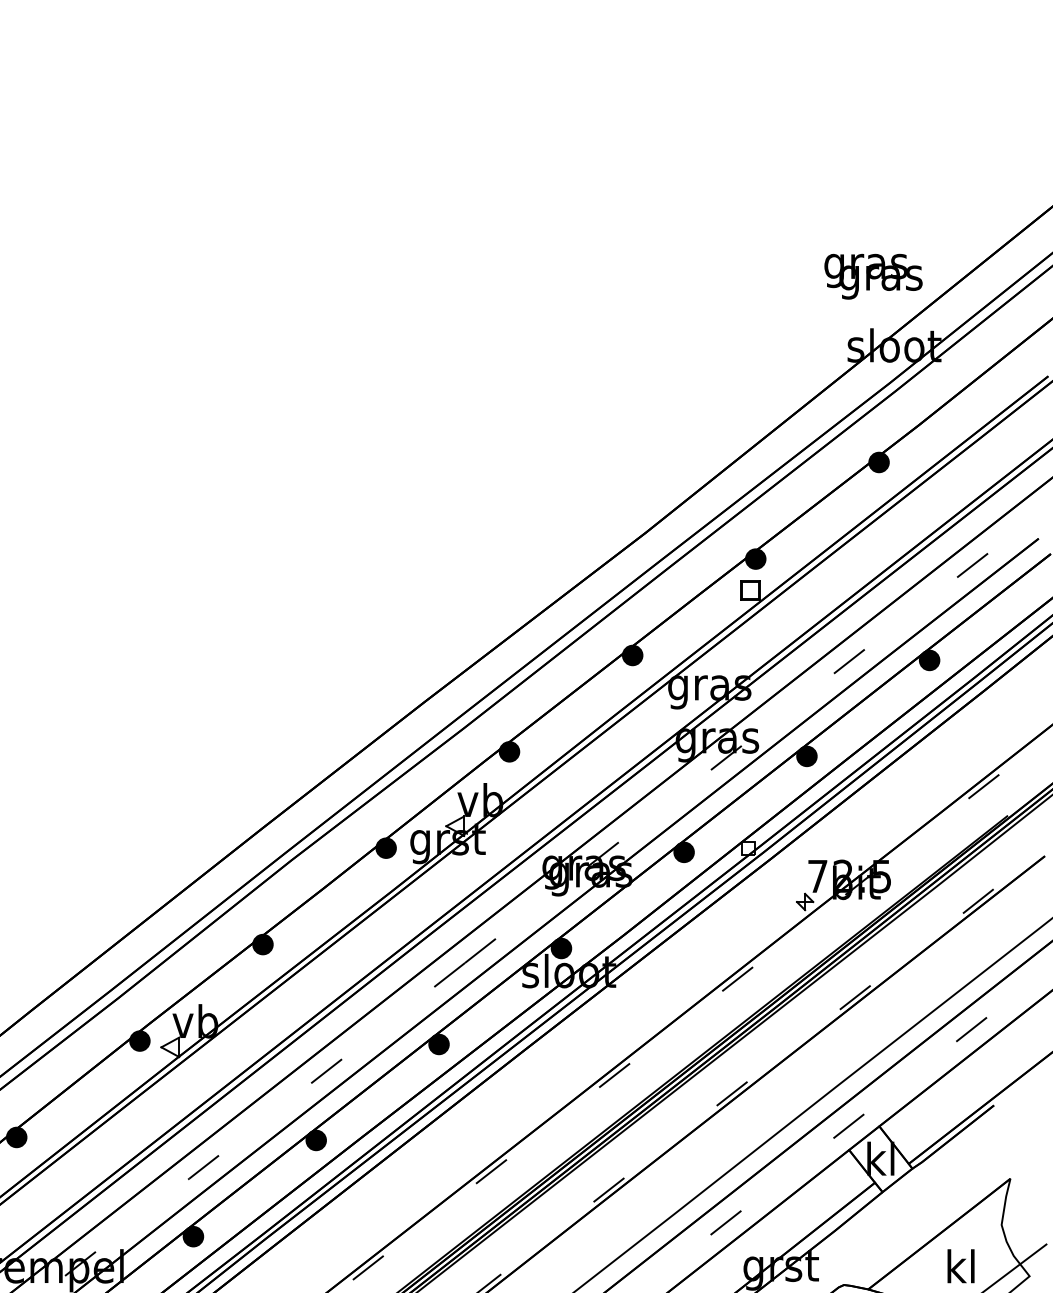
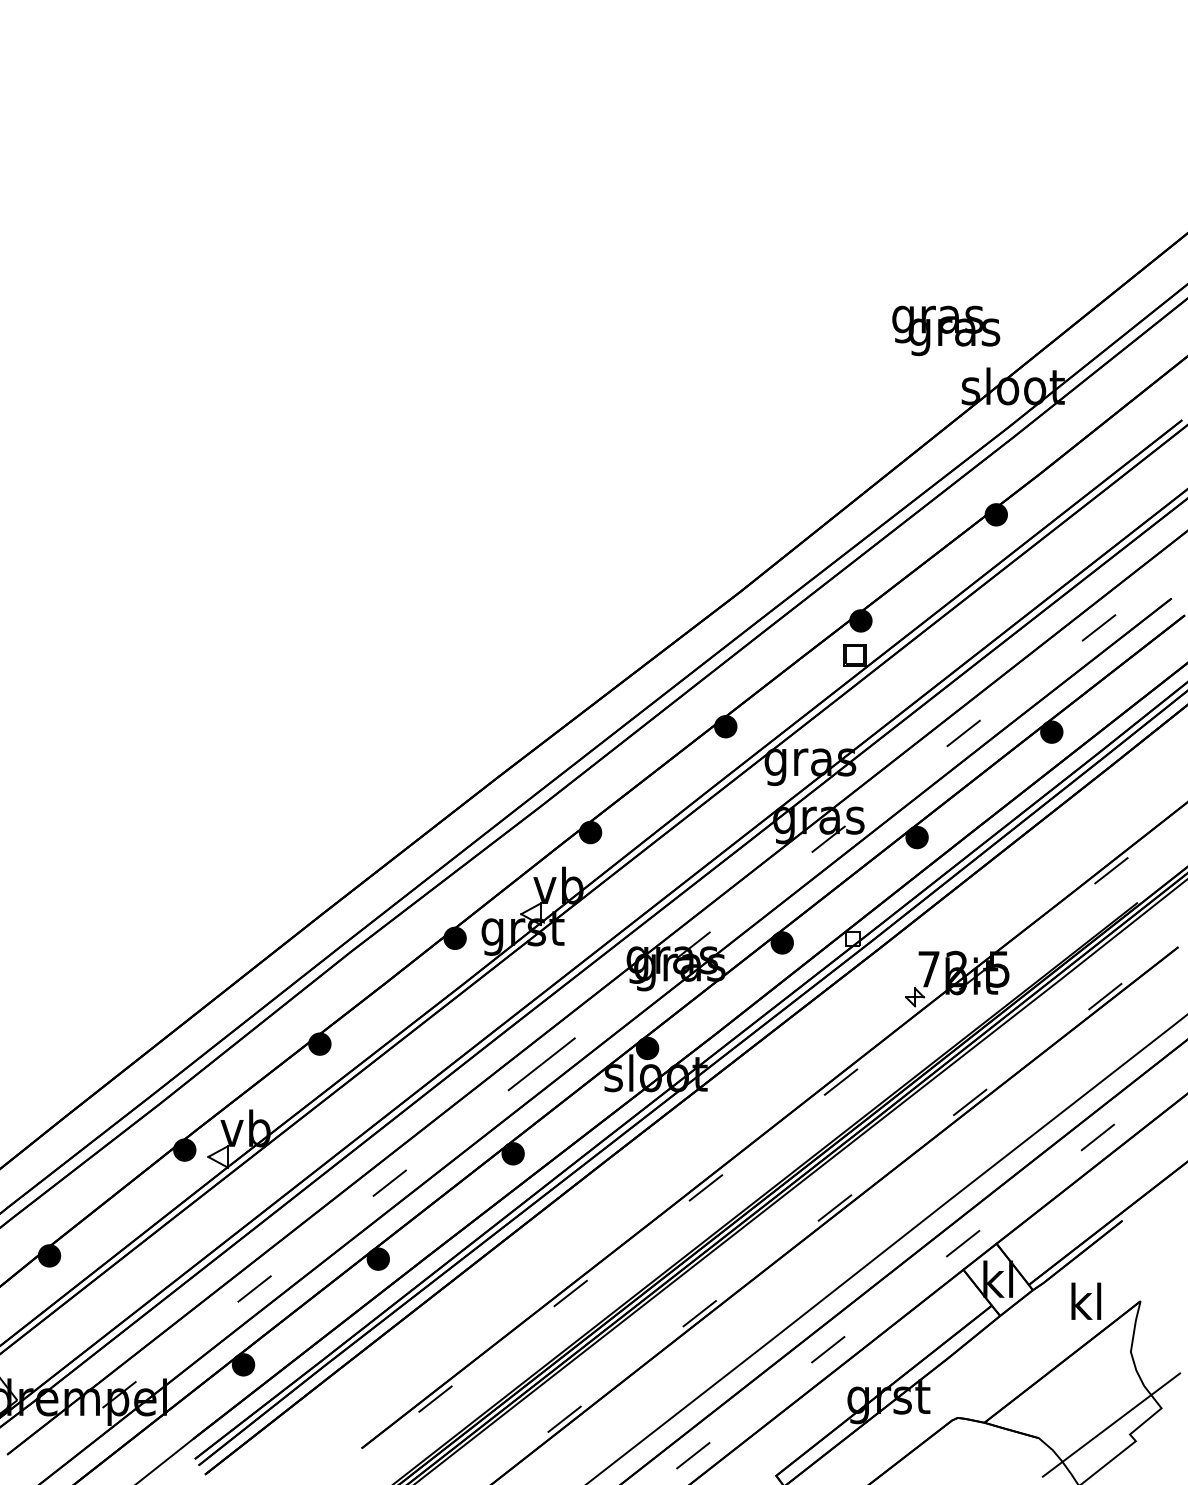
text: (873, 276) -> (946, 330), moved
text: (961, 1265) -> (1086, 1300), moved

